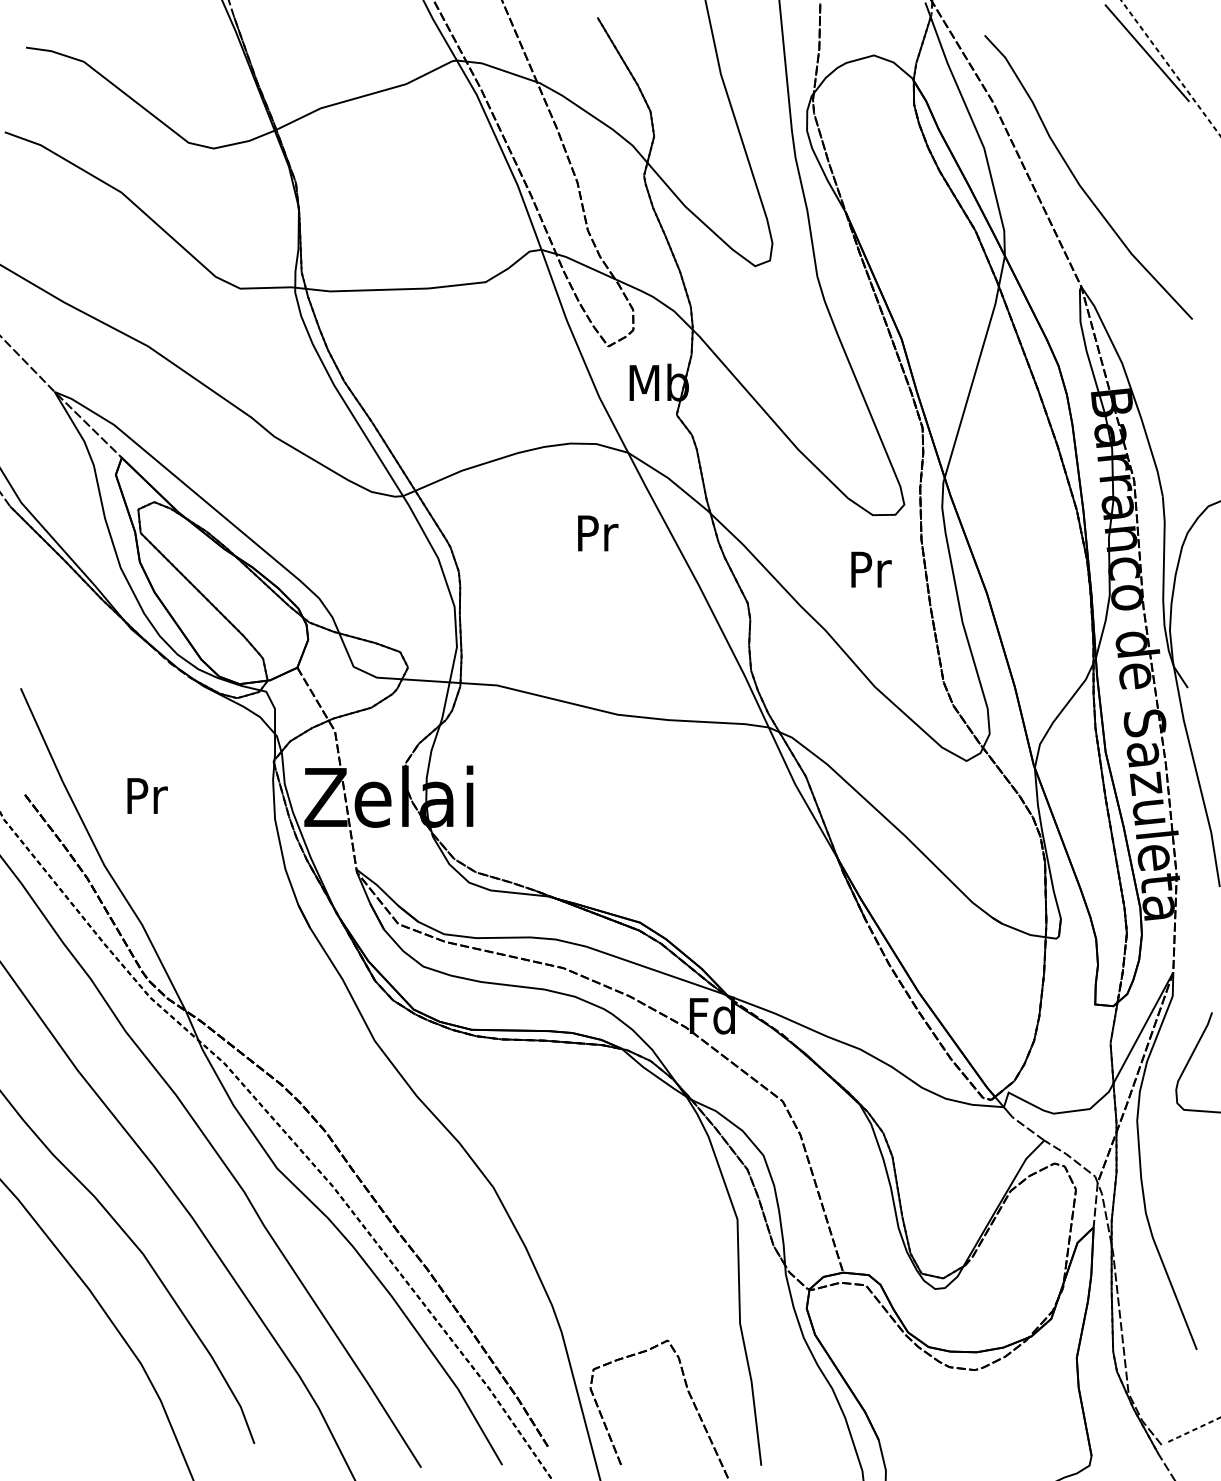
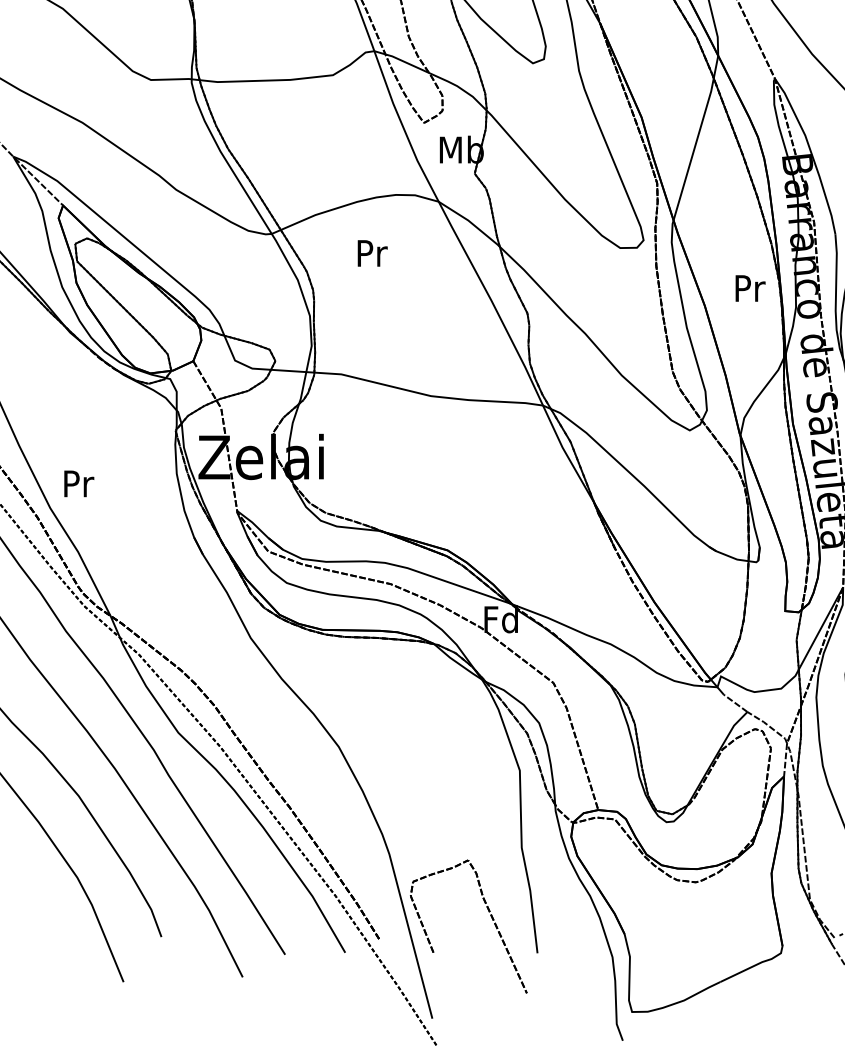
text: (598, 533) -> (372, 253), moved
text: (871, 569) -> (750, 288), moved
text: (147, 795) -> (79, 483), moved

